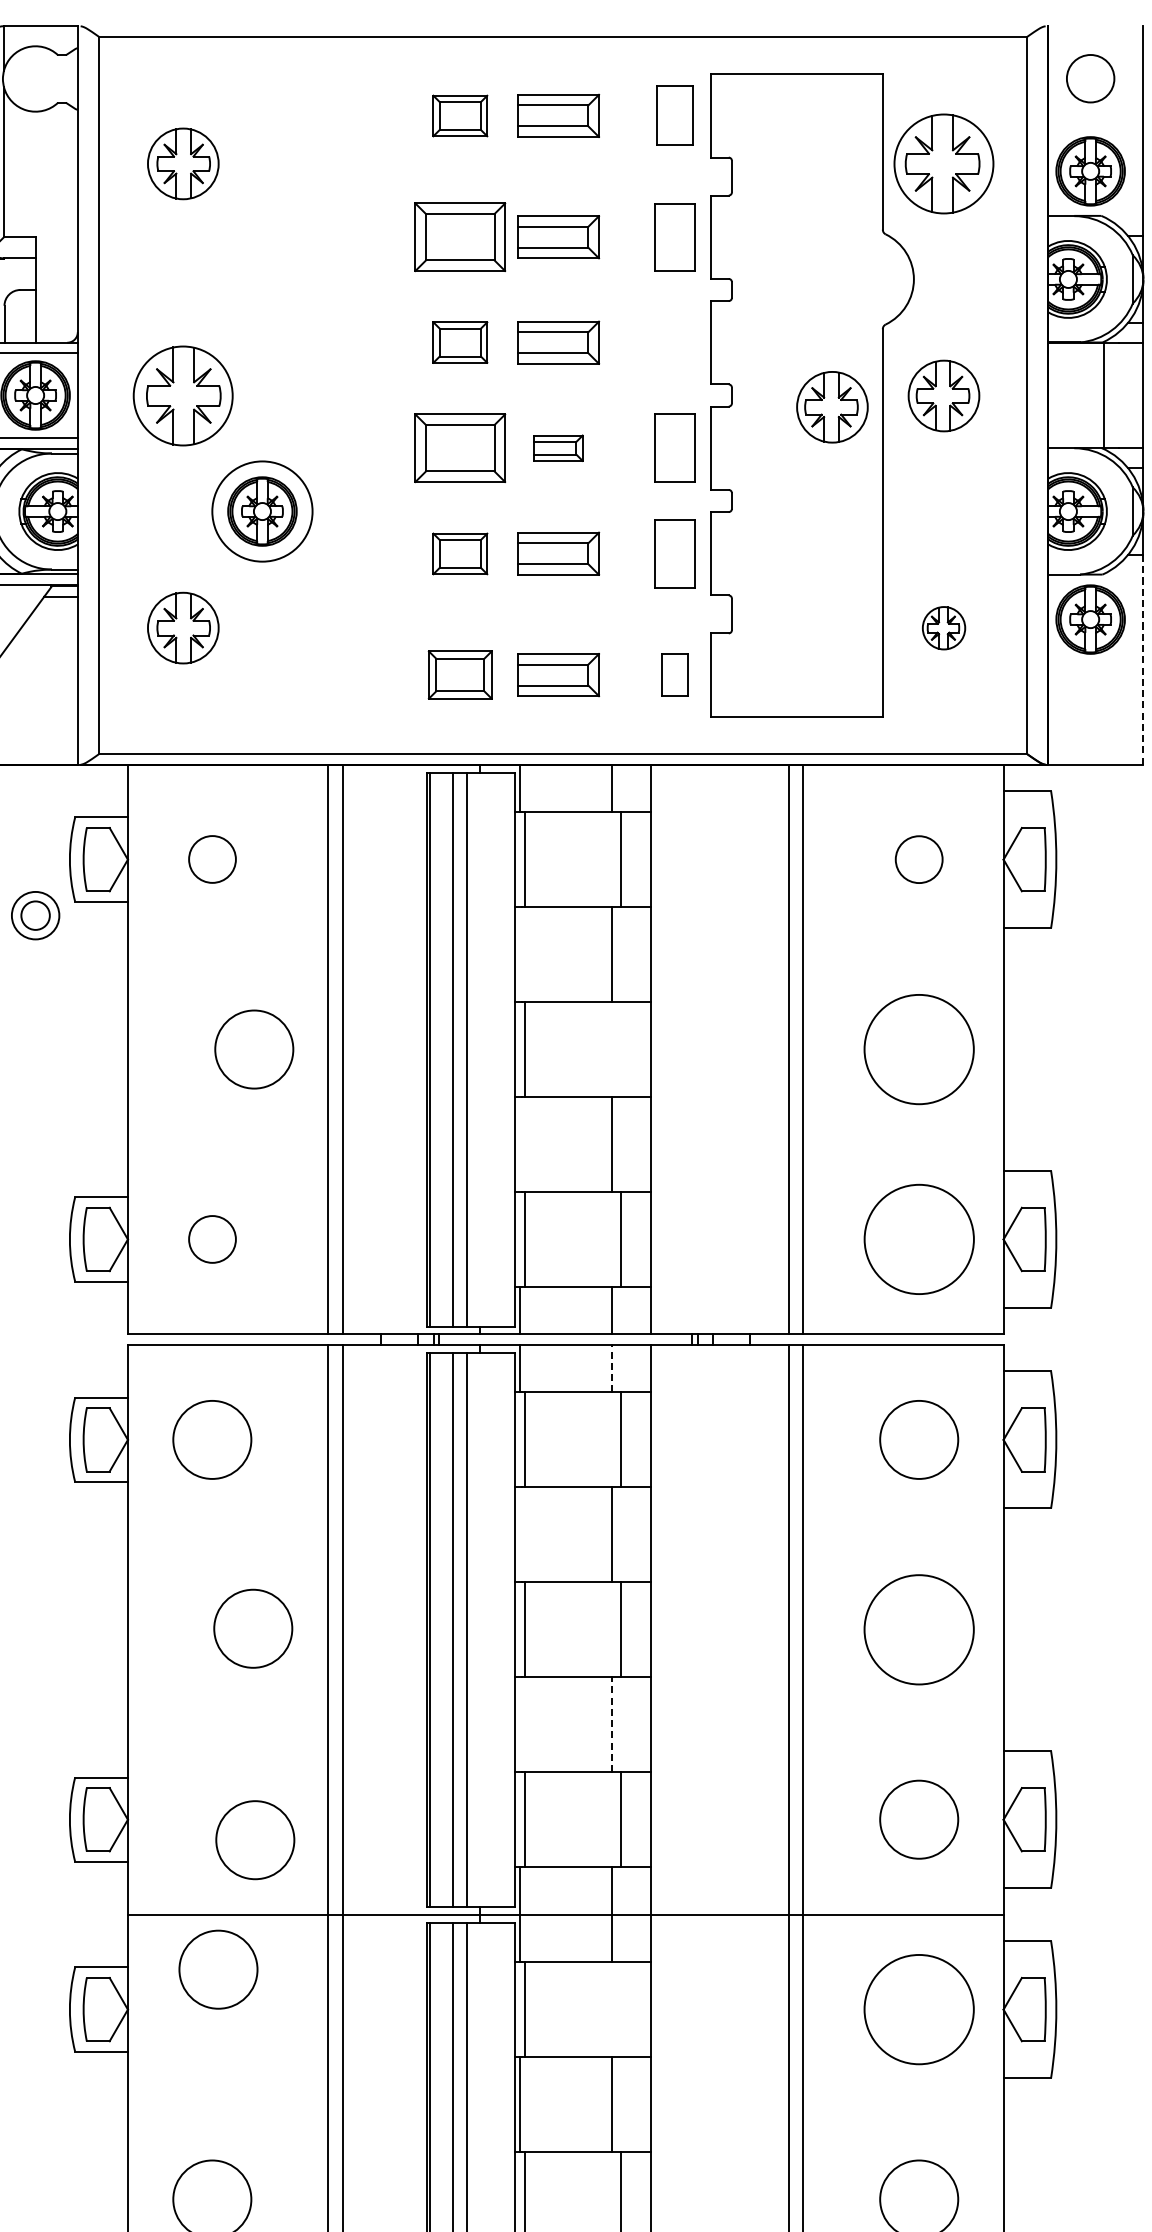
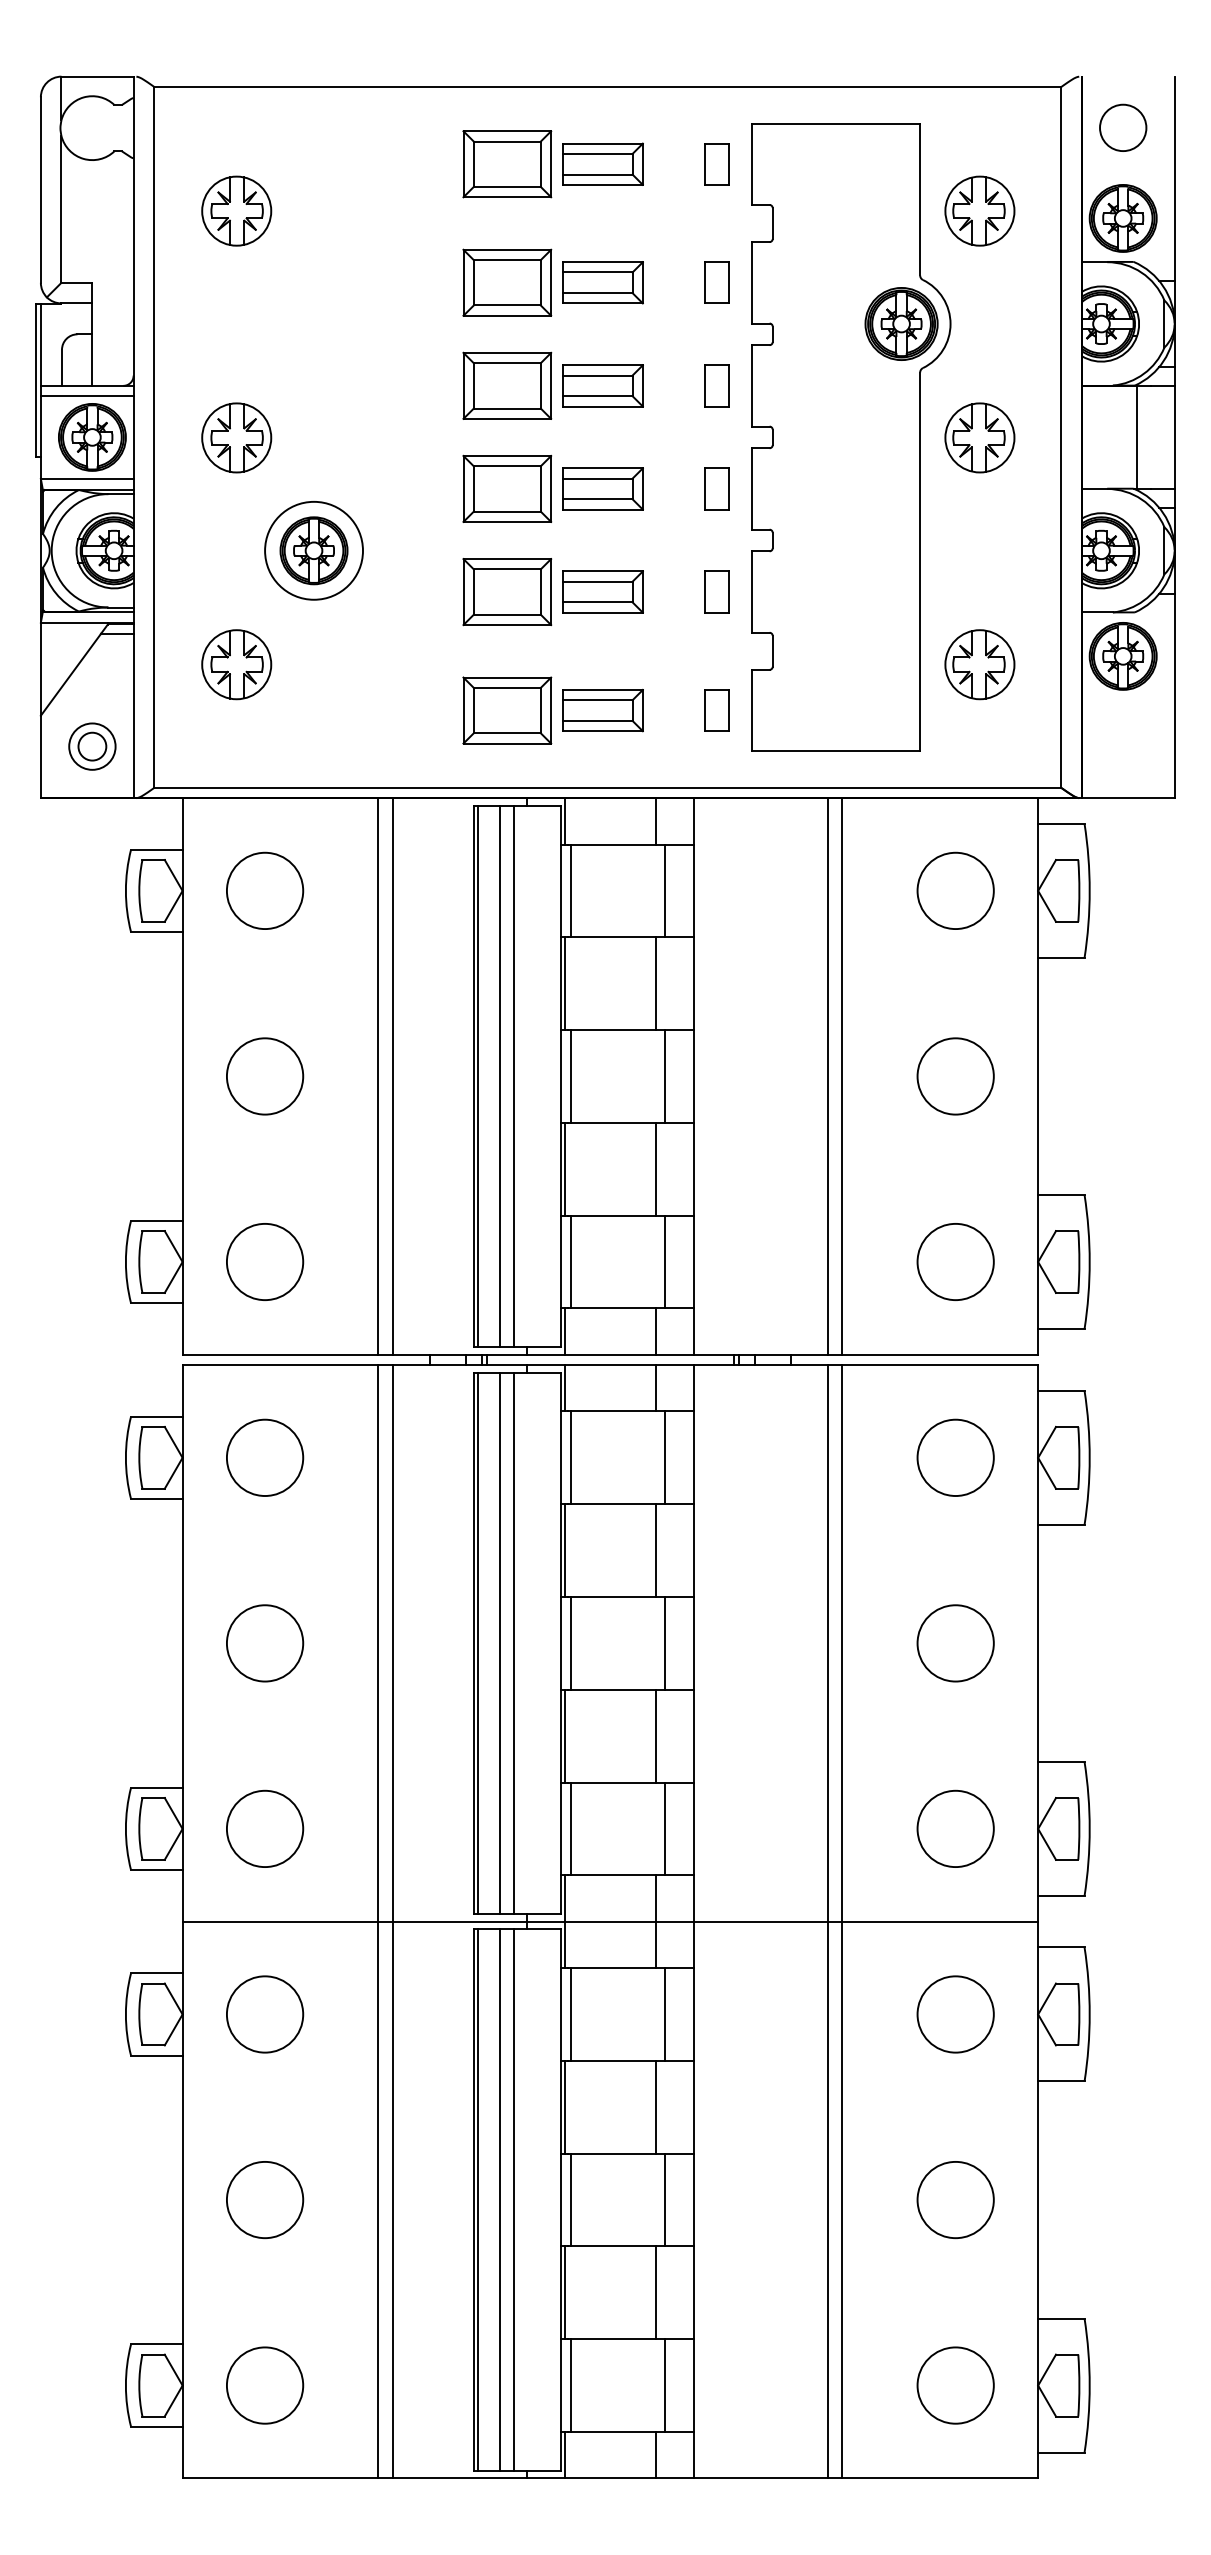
part: (460, 116) -> (507, 164), size x1.67
part: (674, 116) -> (716, 164), size x0.71
part: (943, 163) -> (979, 210), size x0.71
part: (674, 236) -> (716, 282), size x0.62
part: (863, 278) -> (901, 323), added
part: (460, 342) -> (507, 385), size x1.67
part: (674, 342) -> (716, 385), added
part: (183, 395) -> (236, 437), size x0.71
part: (831, 406) -> (870, 448), removed
part: (557, 447) -> (602, 488), size x1.67
part: (674, 447) -> (716, 488), size x0.62
part: (674, 553) -> (716, 591), size x0.62
part: (460, 554) -> (507, 592), size x1.67
part: (943, 627) -> (979, 664), size x1.67
line: (1143, 659) -> (1174, 695), dashed -> solid
part: (460, 674) -> (507, 710), size x1.43
circle: (212, 859) -> (265, 890), size x1.67
circle: (918, 859) -> (955, 890), size x1.67
part: (35, 915) -> (92, 746), moved
line: (519, 954) -> (565, 983), added
circle: (254, 1049) -> (265, 1076), moved
line: (621, 1049) -> (664, 1076), added
circle: (918, 1049) -> (955, 1076), size x0.71
line: (519, 1143) -> (565, 1168), added
circle: (212, 1238) -> (265, 1261), size x1.67
circle: (918, 1238) -> (955, 1261), size x0.71
line: (611, 1367) -> (655, 1387), dashed -> solid
line: (519, 1534) -> (565, 1550), added
circle: (253, 1628) -> (265, 1643), moved
circle: (918, 1629) -> (955, 1643), size x0.71
line: (519, 1724) -> (565, 1735), added
line: (611, 1724) -> (655, 1735), dashed -> solid
circle: (255, 1839) -> (265, 1828), moved
circle: (218, 1969) -> (265, 2014), moved
line: (621, 2009) -> (664, 2014), added
circle: (918, 2009) -> (955, 2014), size x0.71

